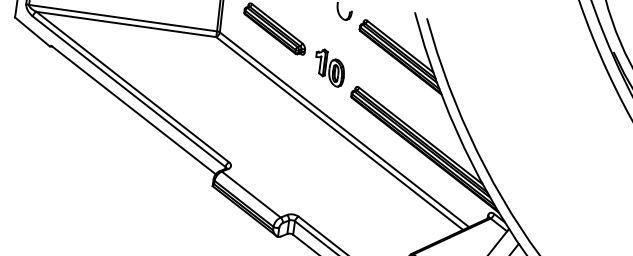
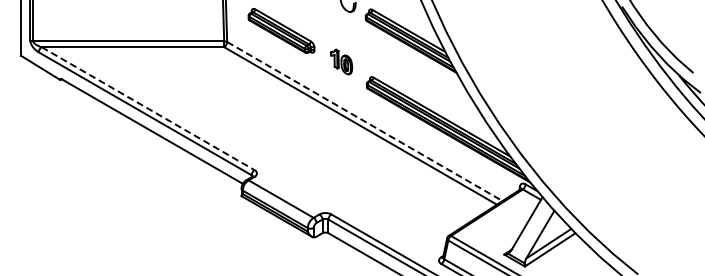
part: (329, 67) -> (341, 61), size x0.7
line: (133, 87) -> (148, 108), solid -> dashed
line: (345, 129) -> (365, 121), solid -> dashed

